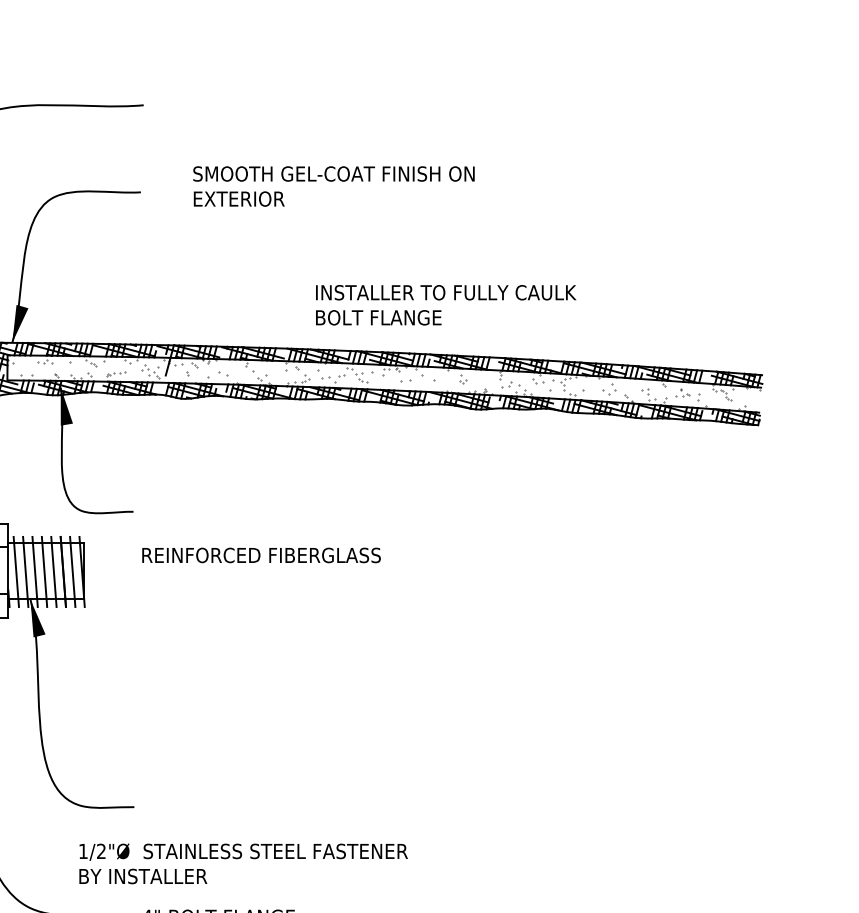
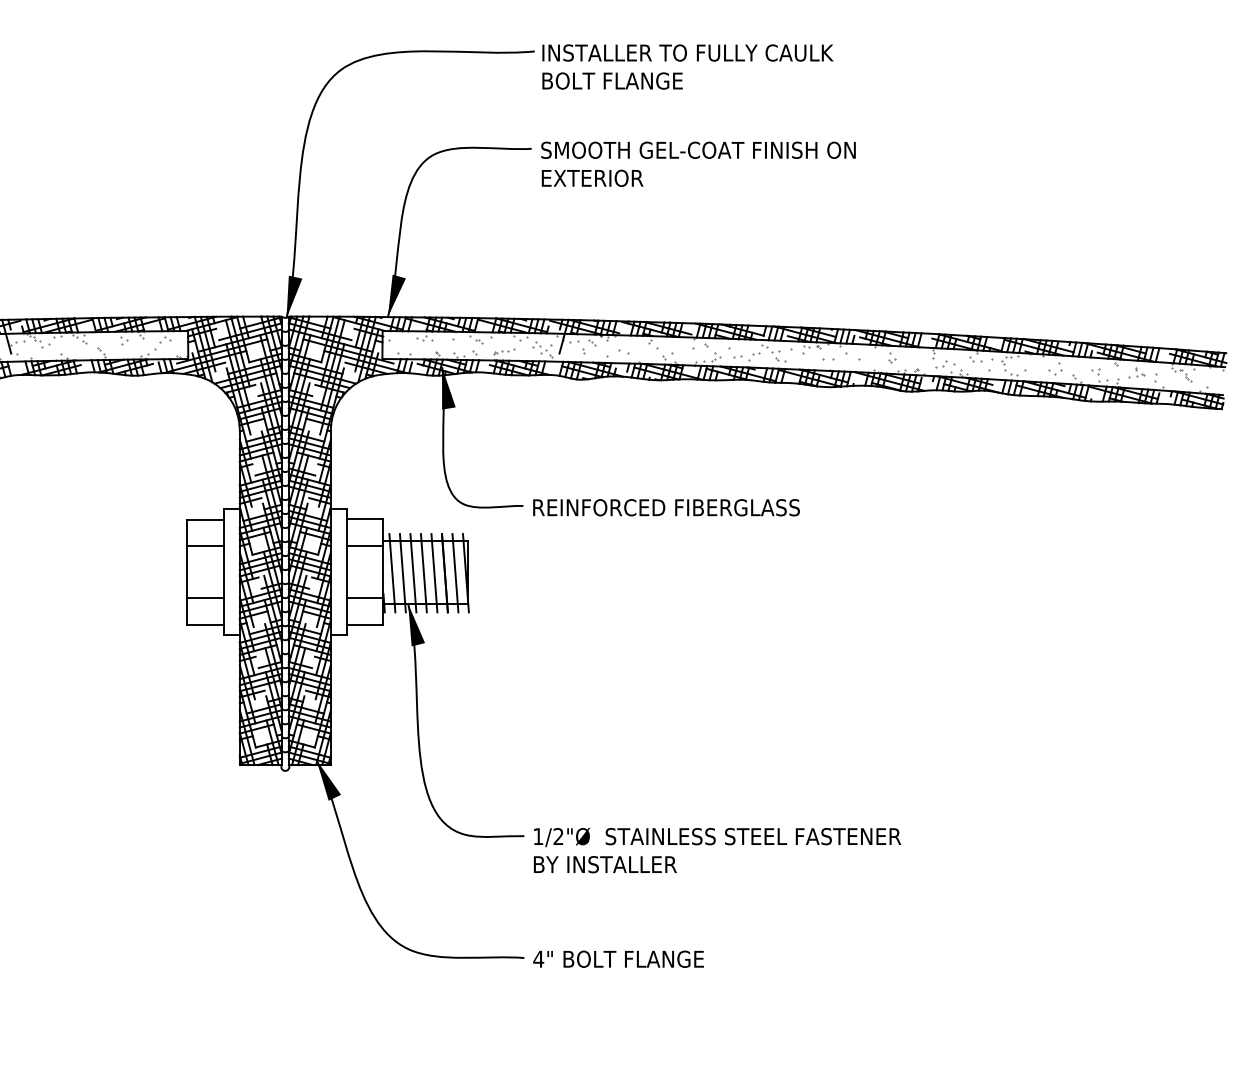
text: (333, 185) -> (698, 163), moved
text: (445, 304) -> (687, 66), moved
text: (261, 555) -> (666, 507), moved
text: (243, 863) -> (717, 850), moved

